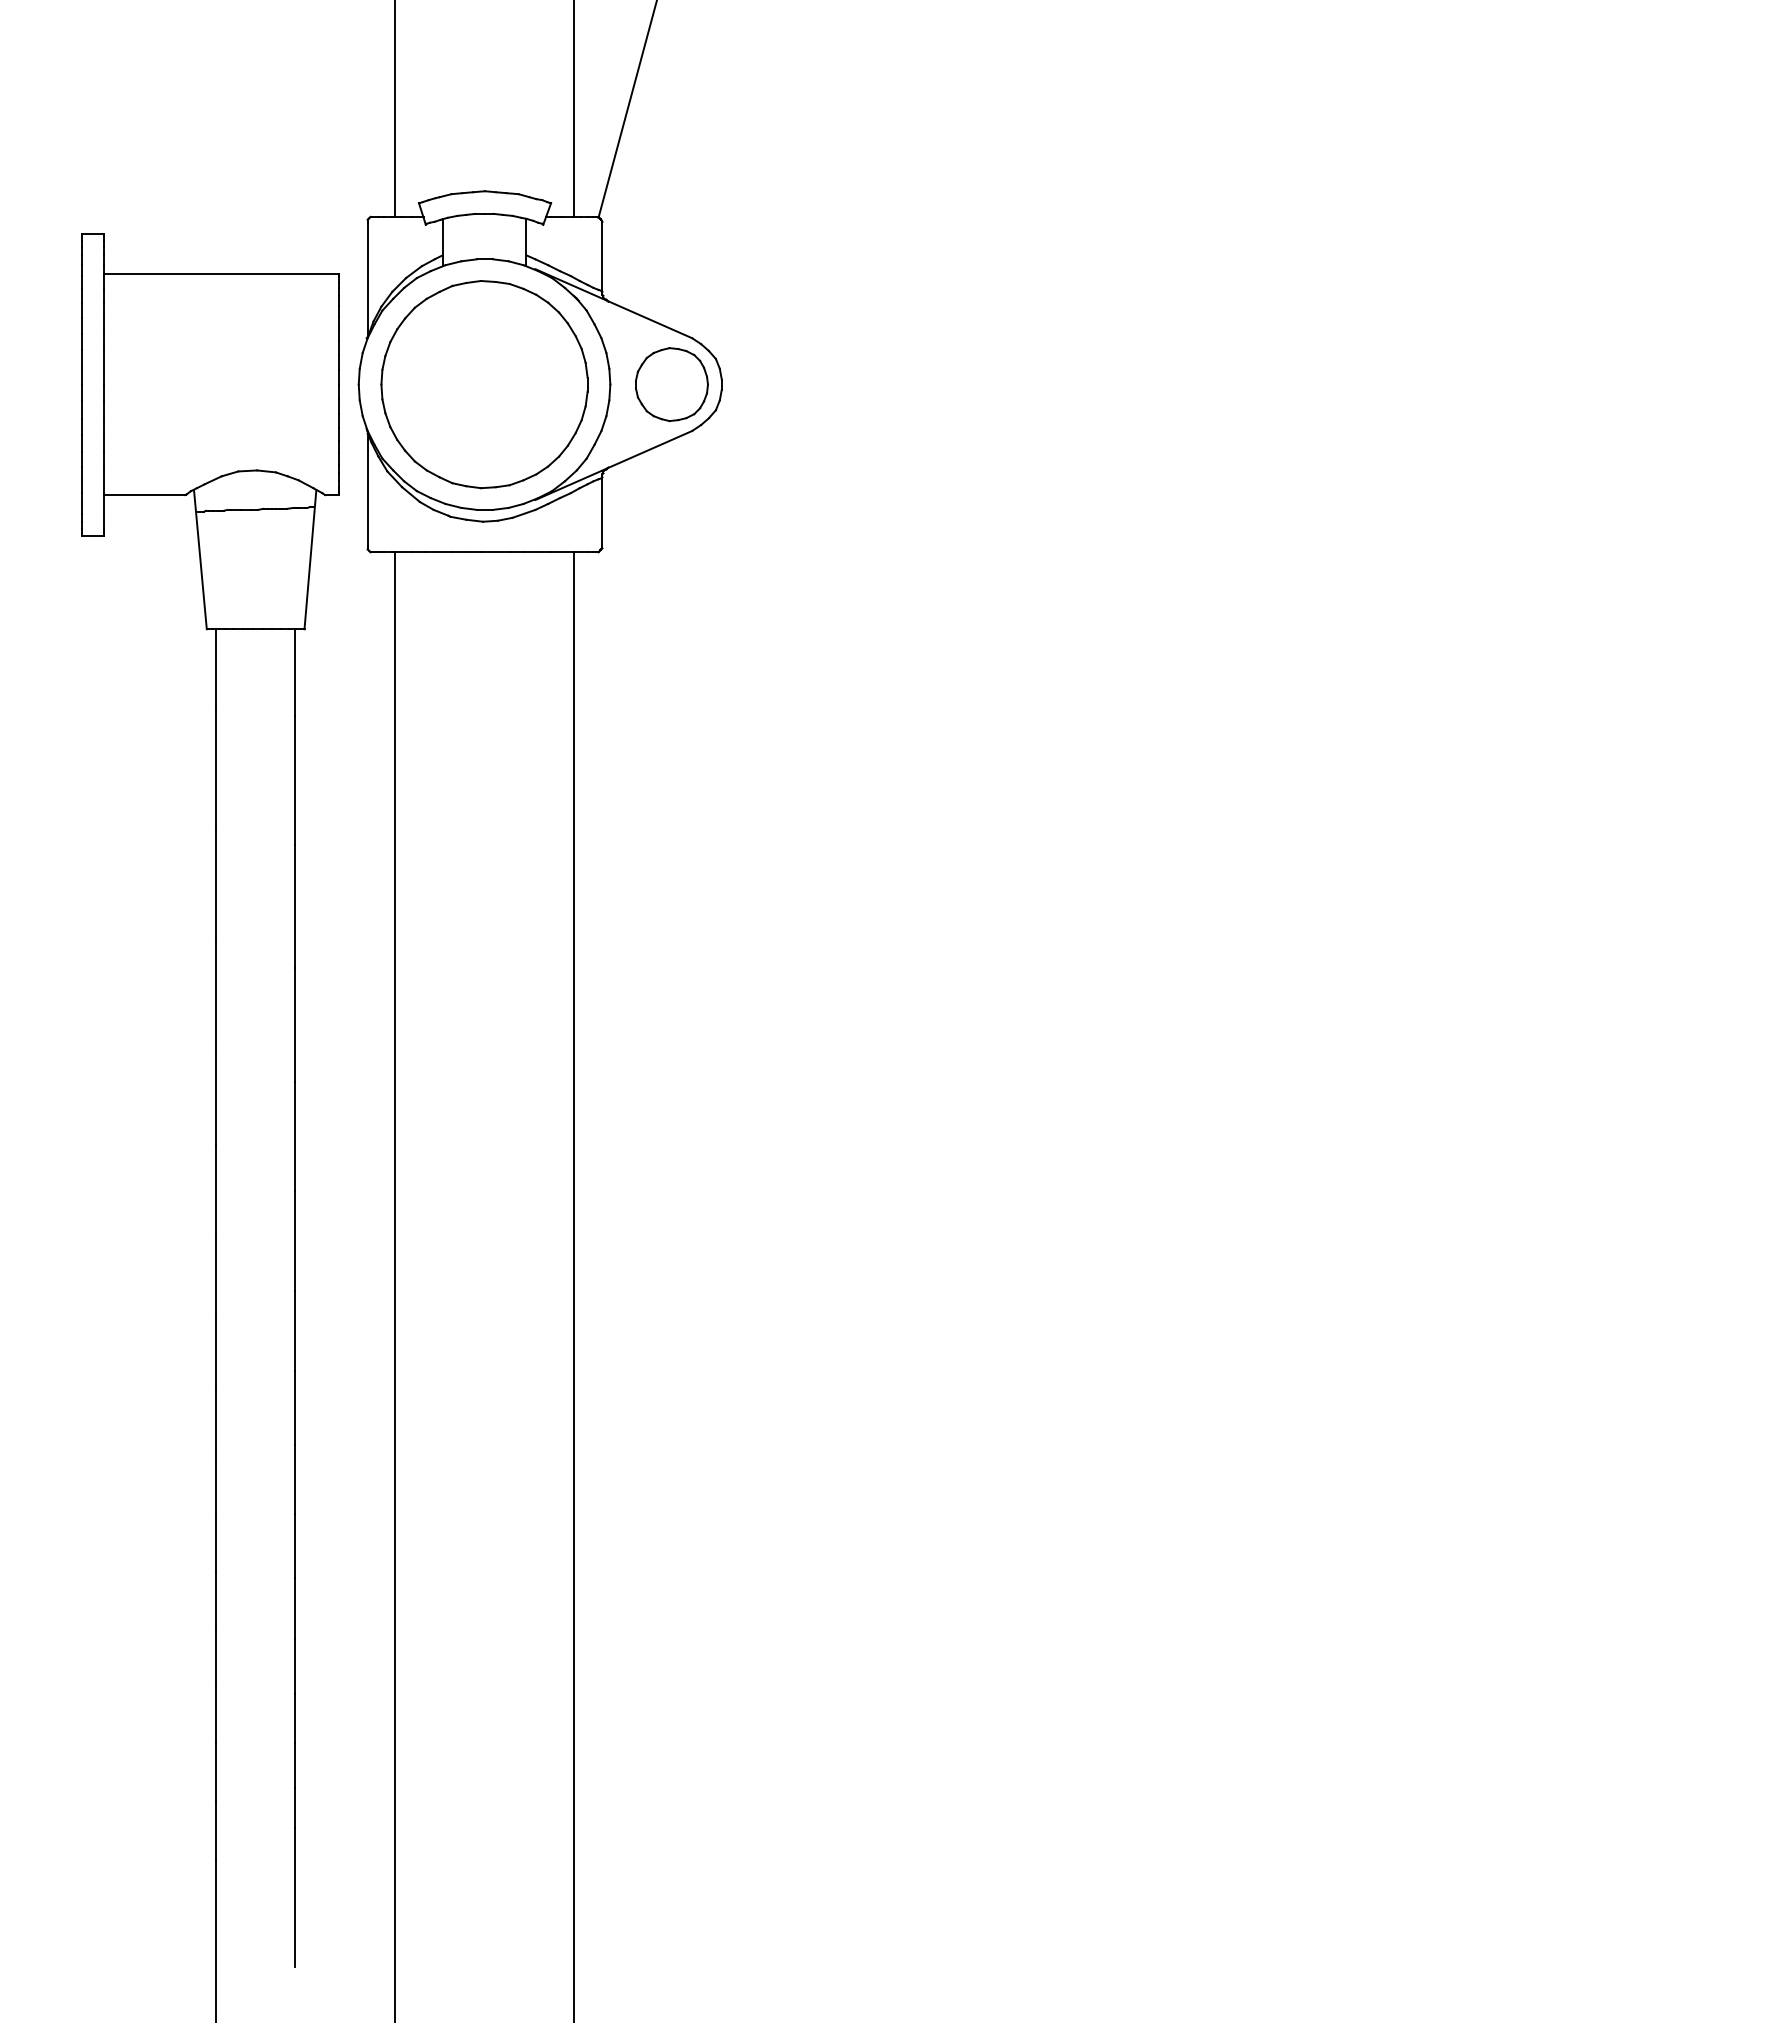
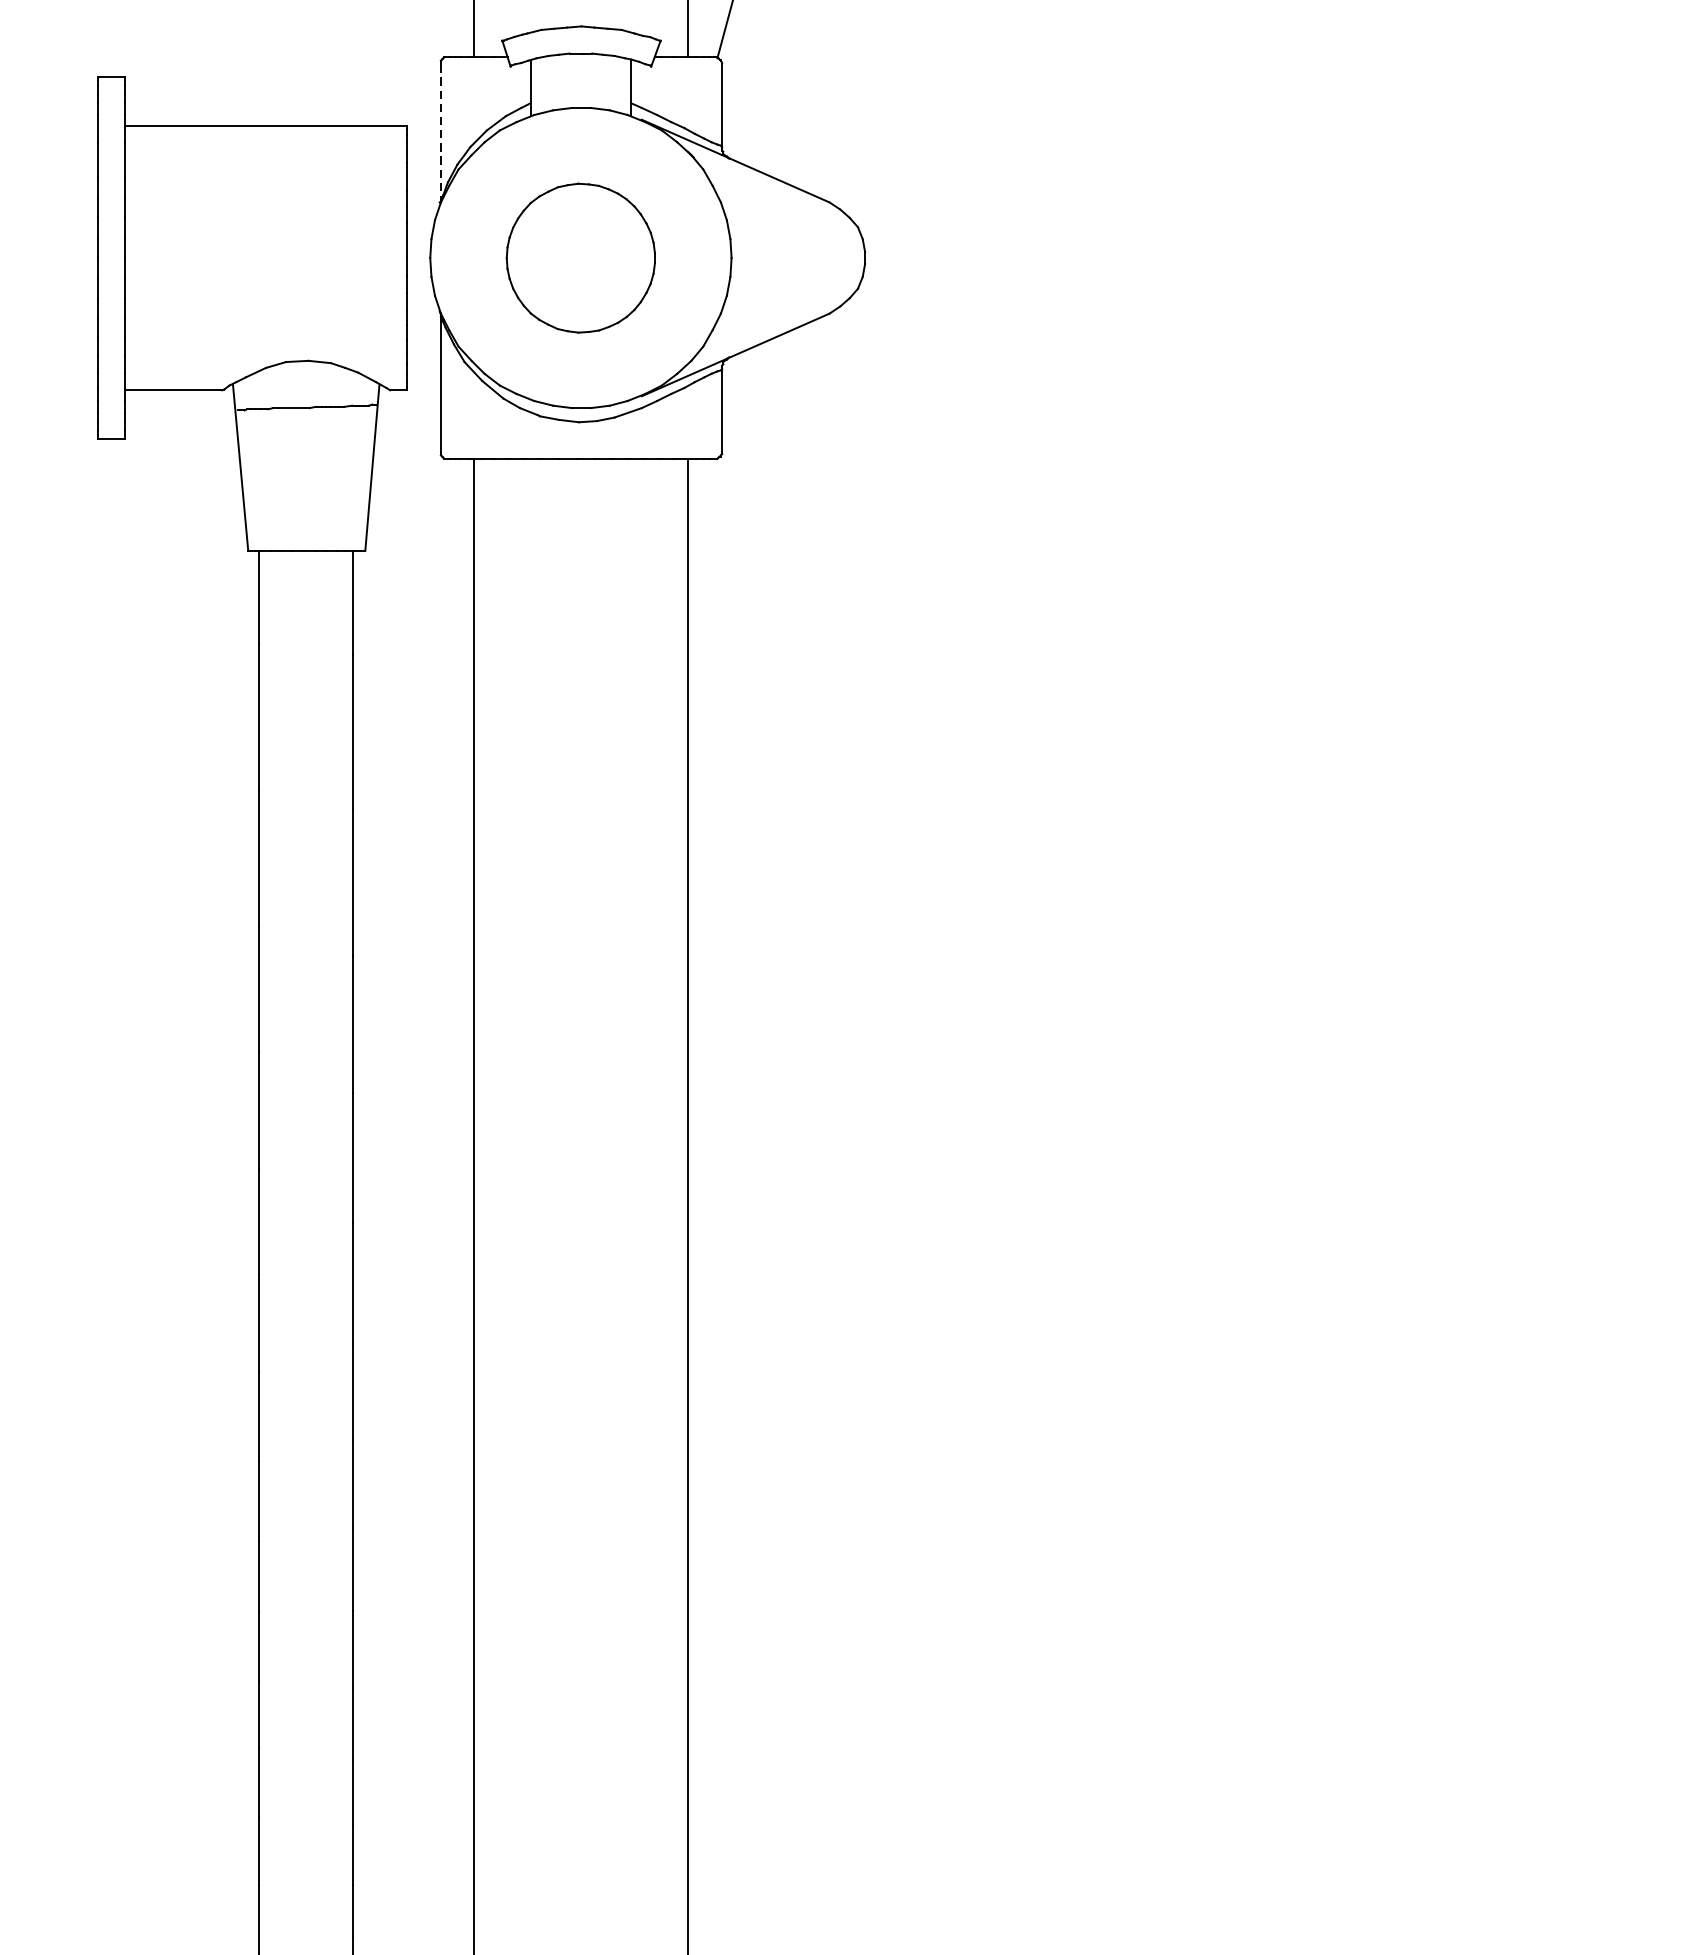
line: (367, 280) -> (440, 133), solid -> dashed
part: (484, 384) -> (580, 257), size x0.6
part: (671, 384) -> (804, 257), removed

